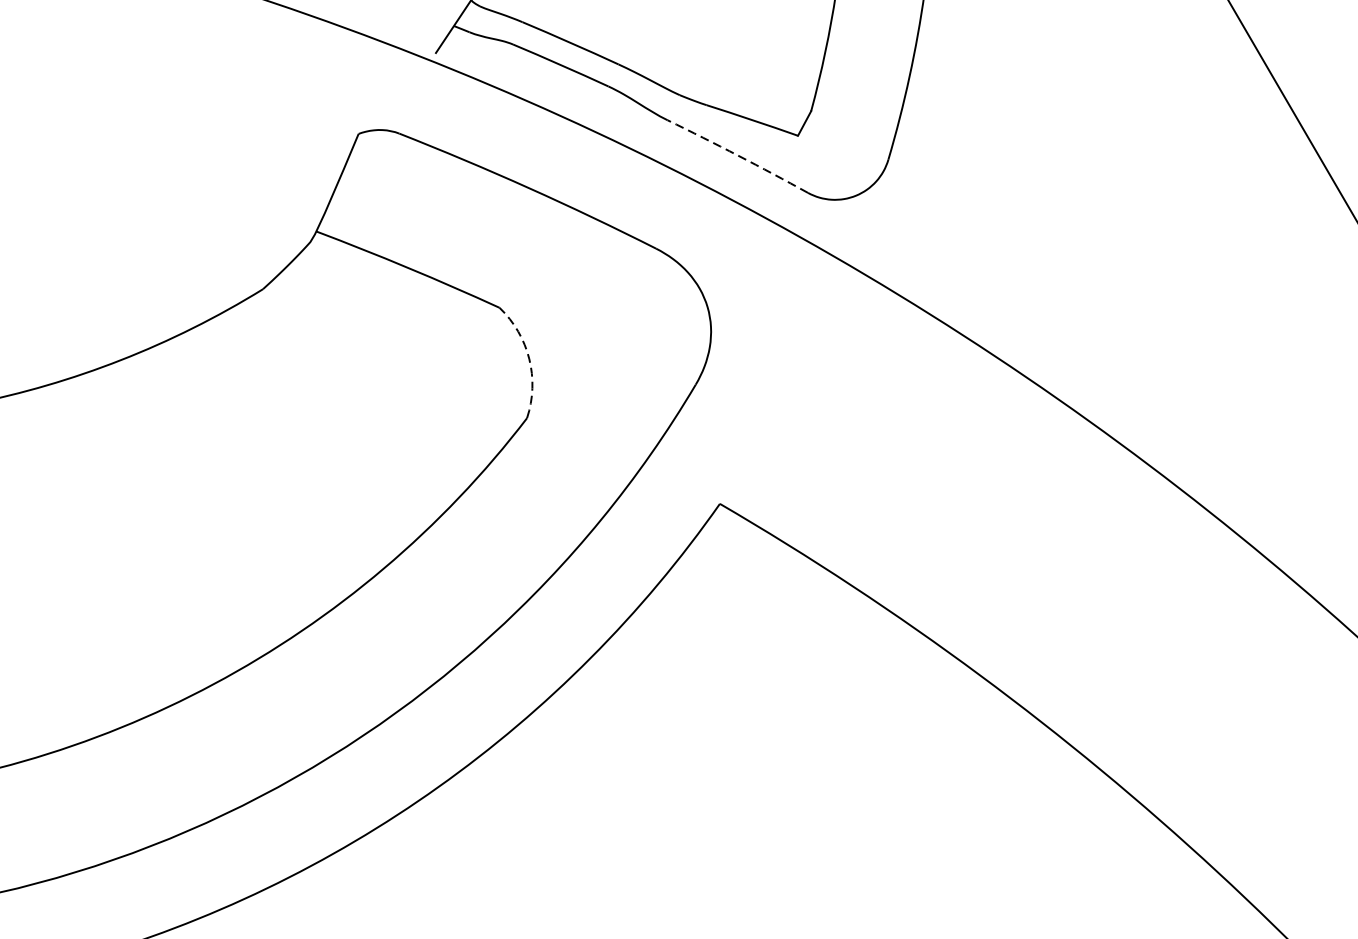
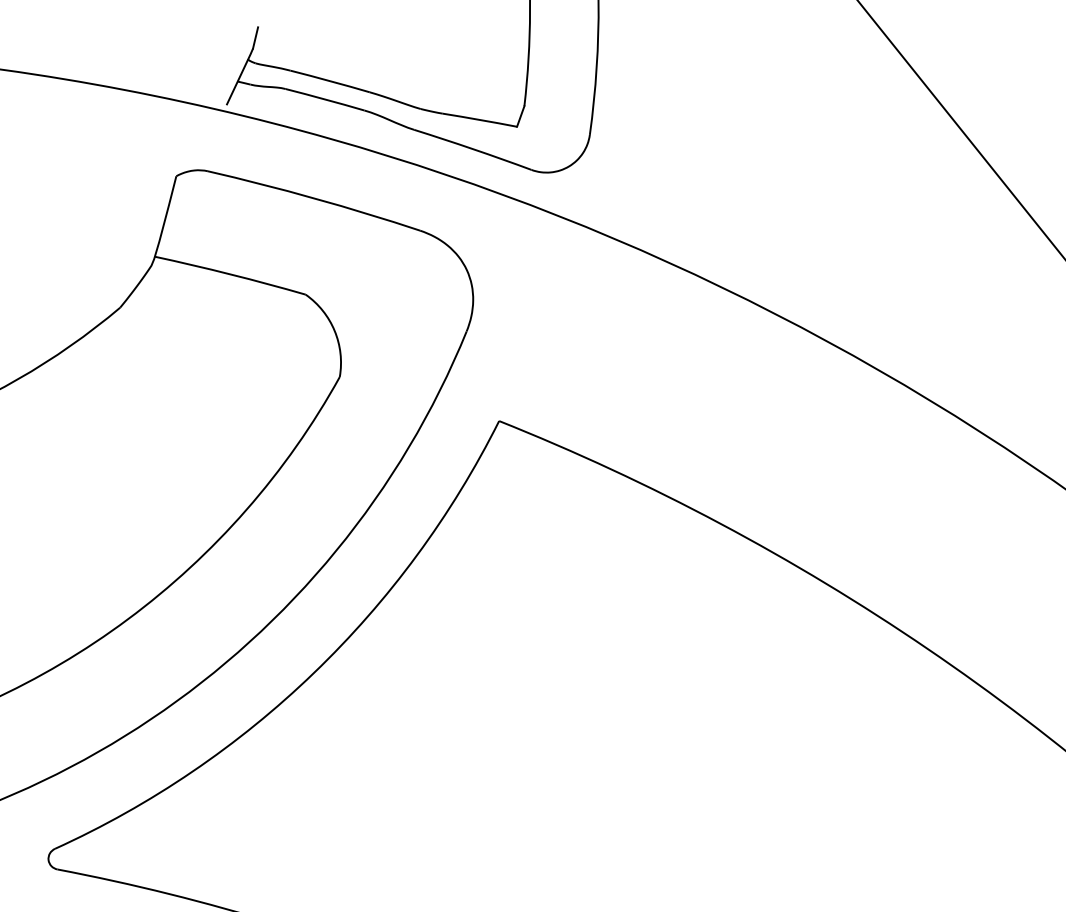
arc: (738, 156) -> (473, 149), dashed -> solid
arc: (529, 358) -> (334, 330), dashed -> solid

